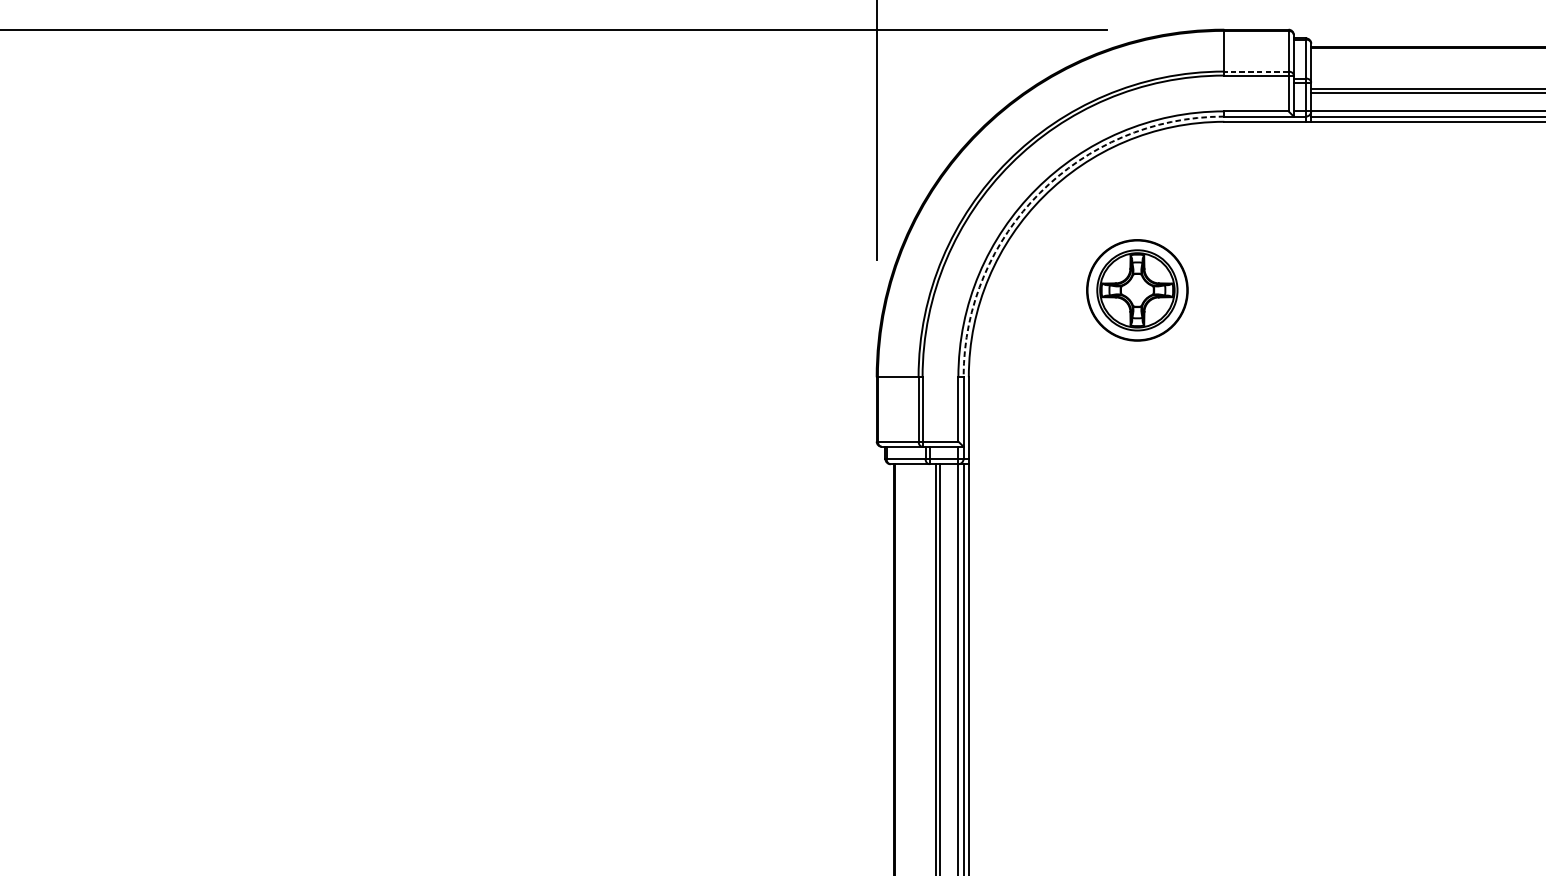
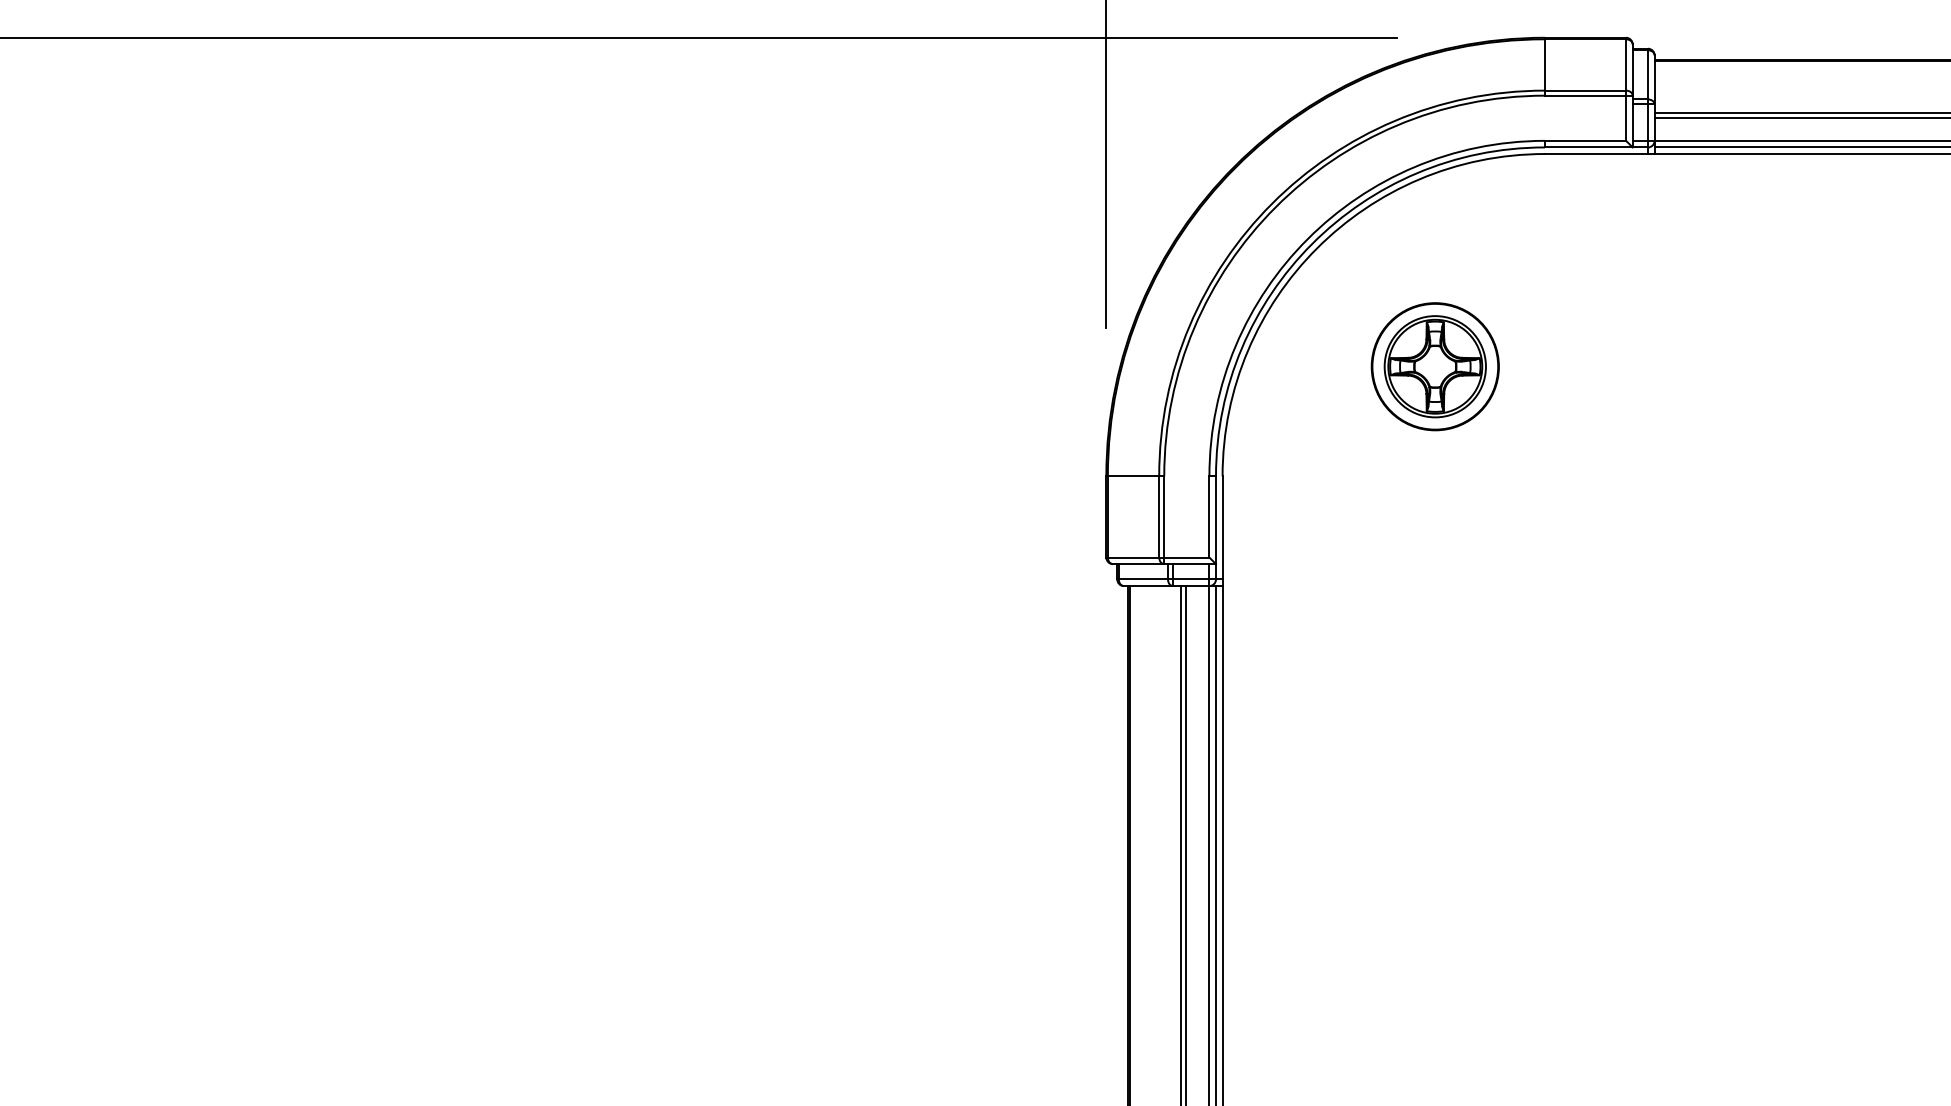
line: (1256, 71) -> (1585, 90), dashed -> solid
arc: (1040, 192) -> (1312, 243), dashed -> solid

